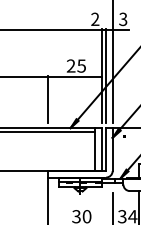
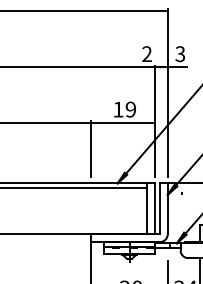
text: (76, 65) -> (124, 109), 25 -> 19
line: (106, 75) -> (160, 120), removed

